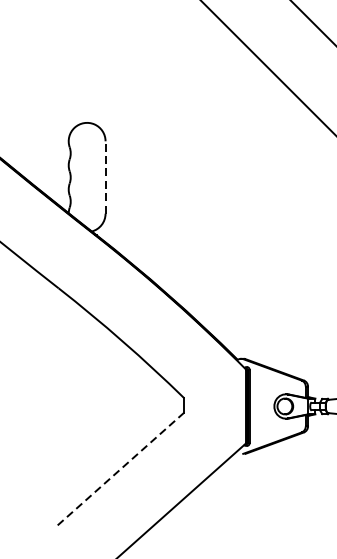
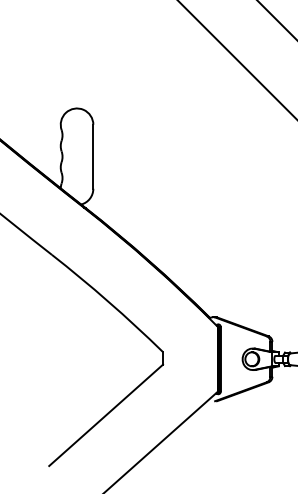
line: (105, 177) -> (93, 156), dashed -> solid
line: (119, 470) -> (105, 415), dashed -> solid

